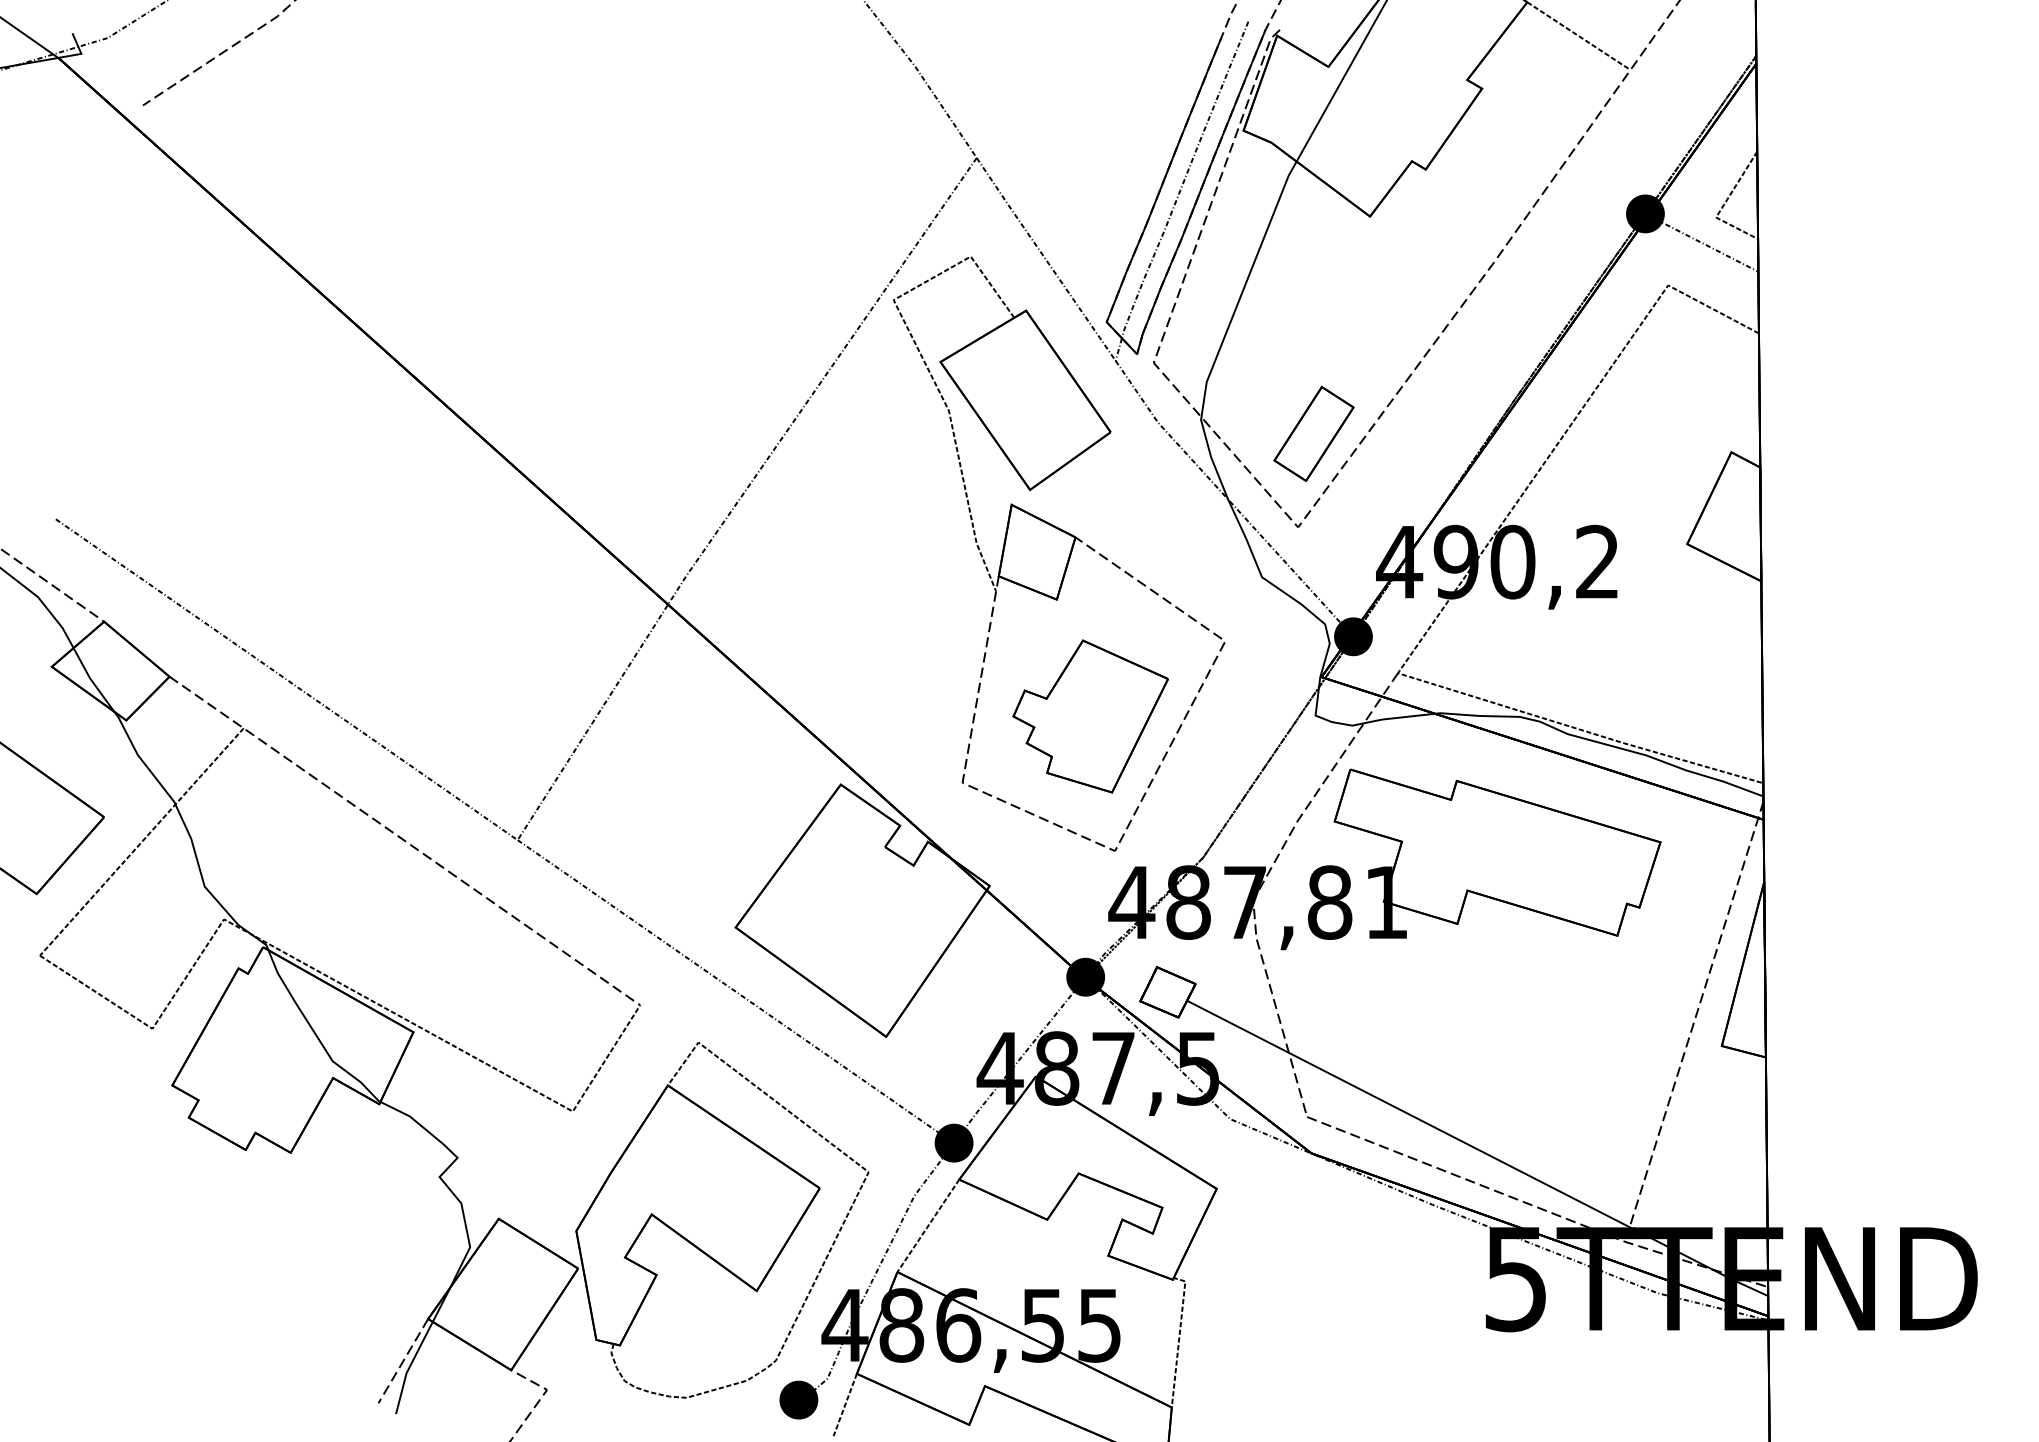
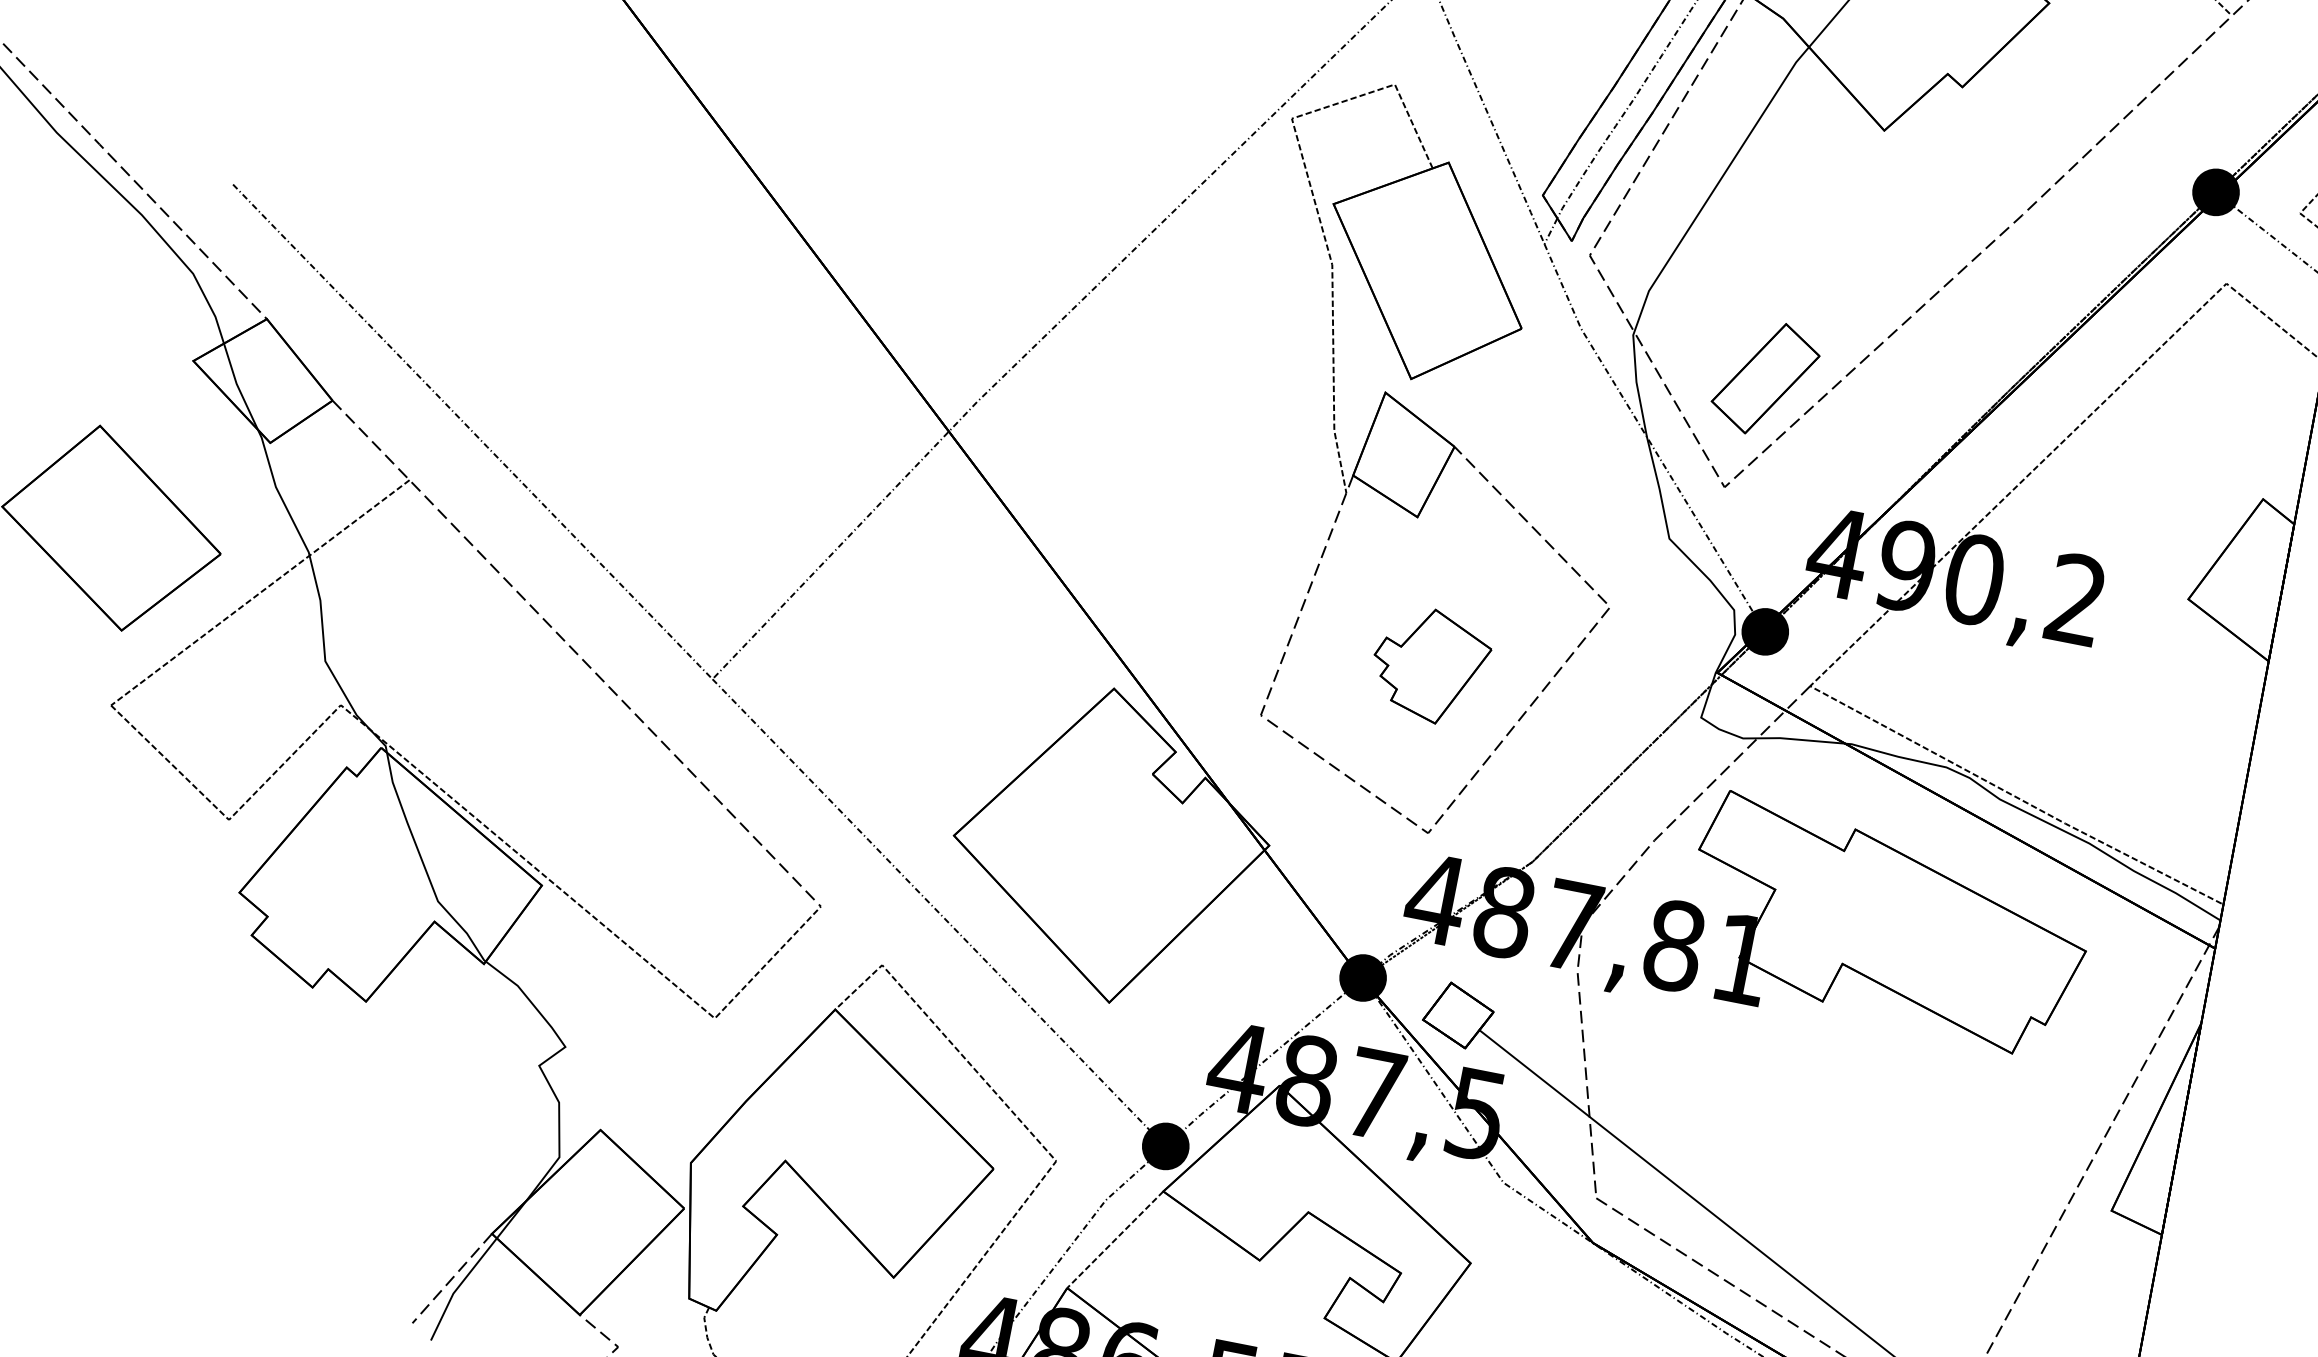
part: (1090, 716) -> (1430, 665), size x0.6

